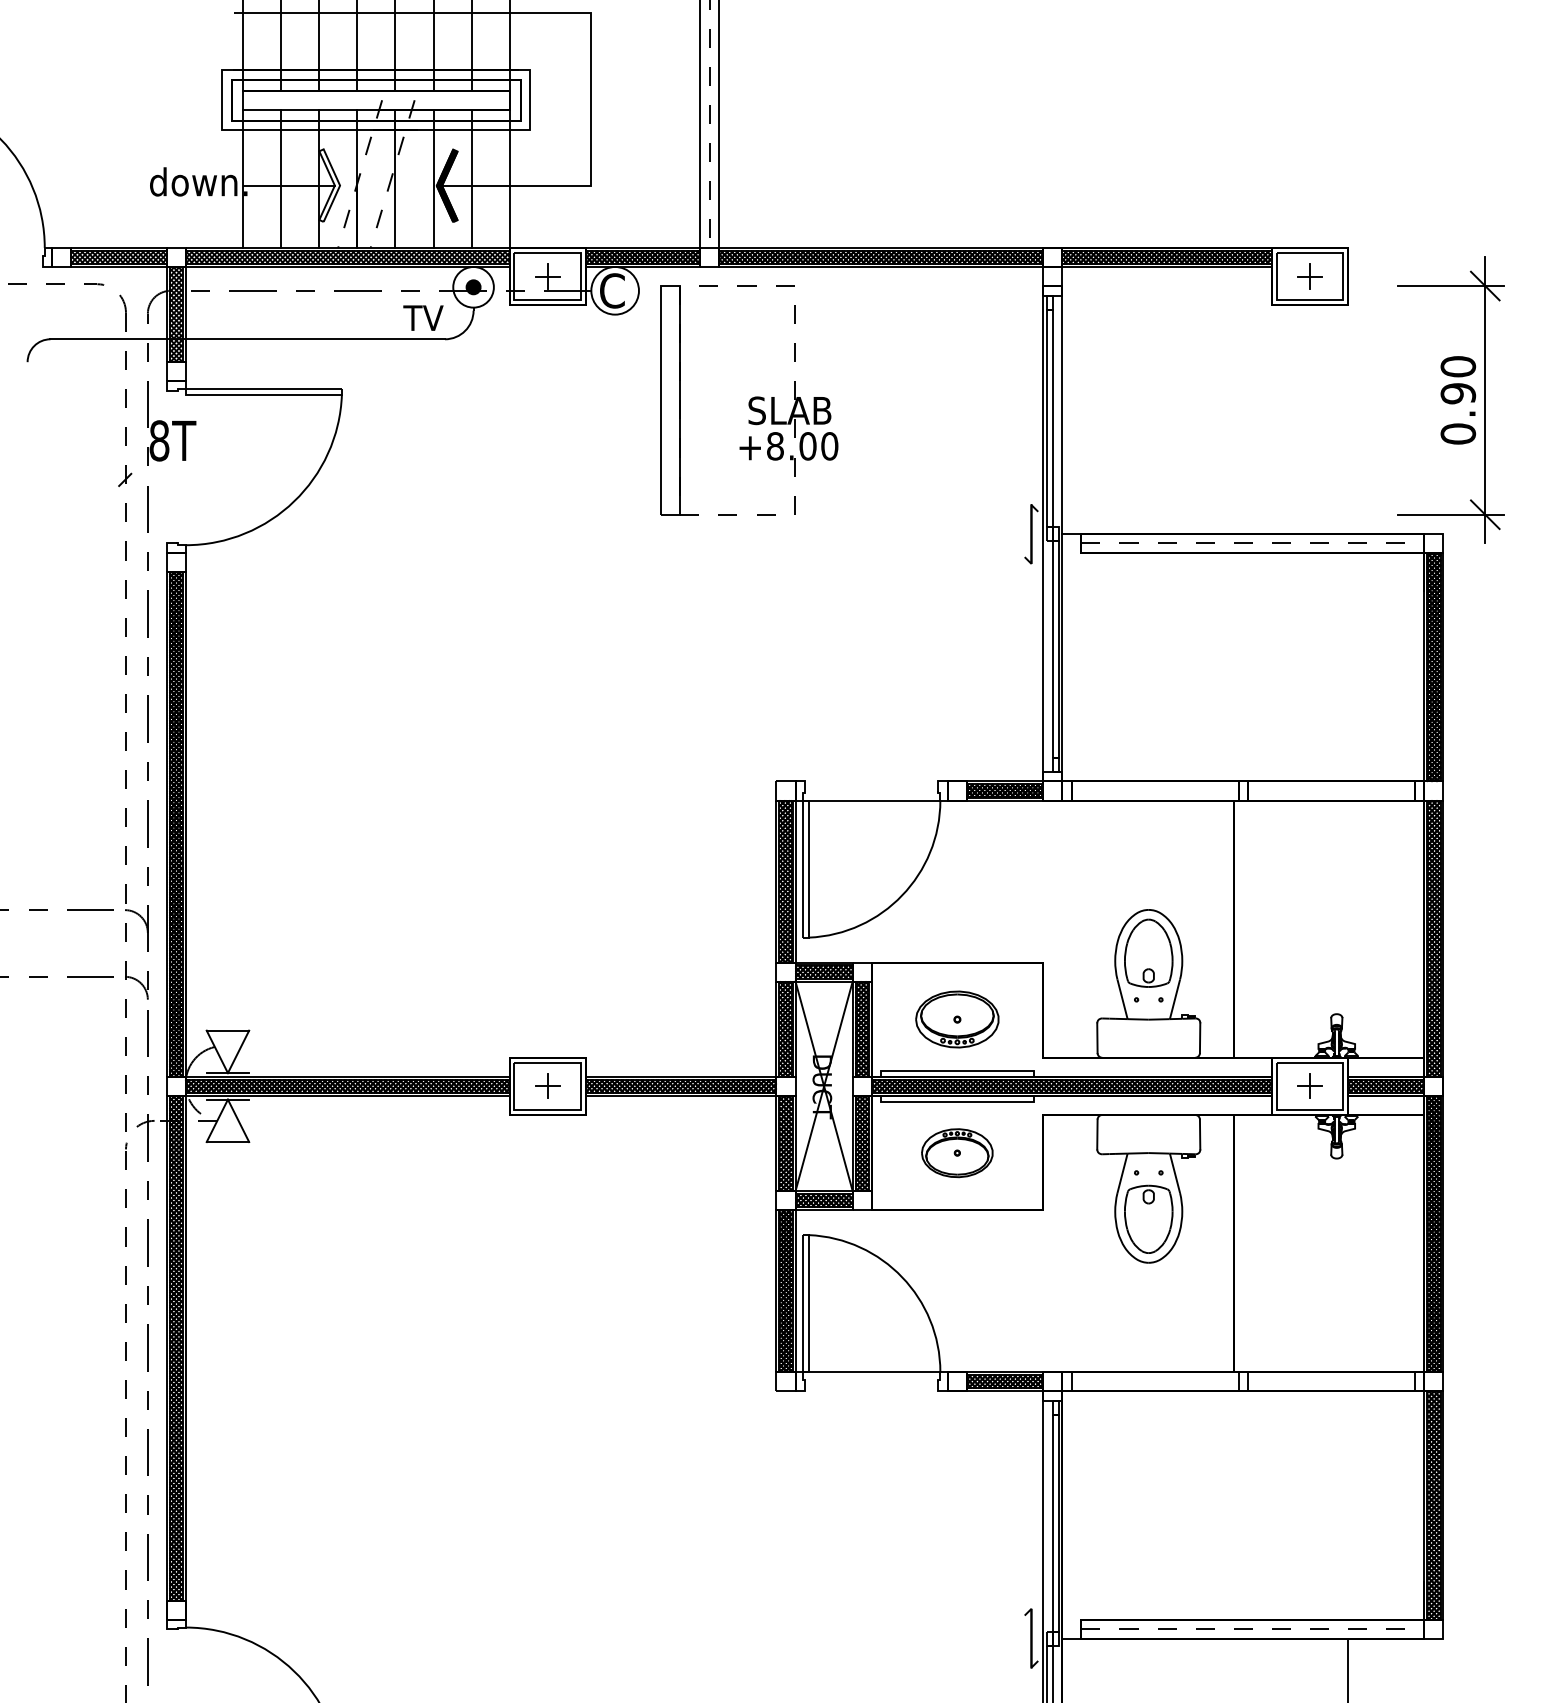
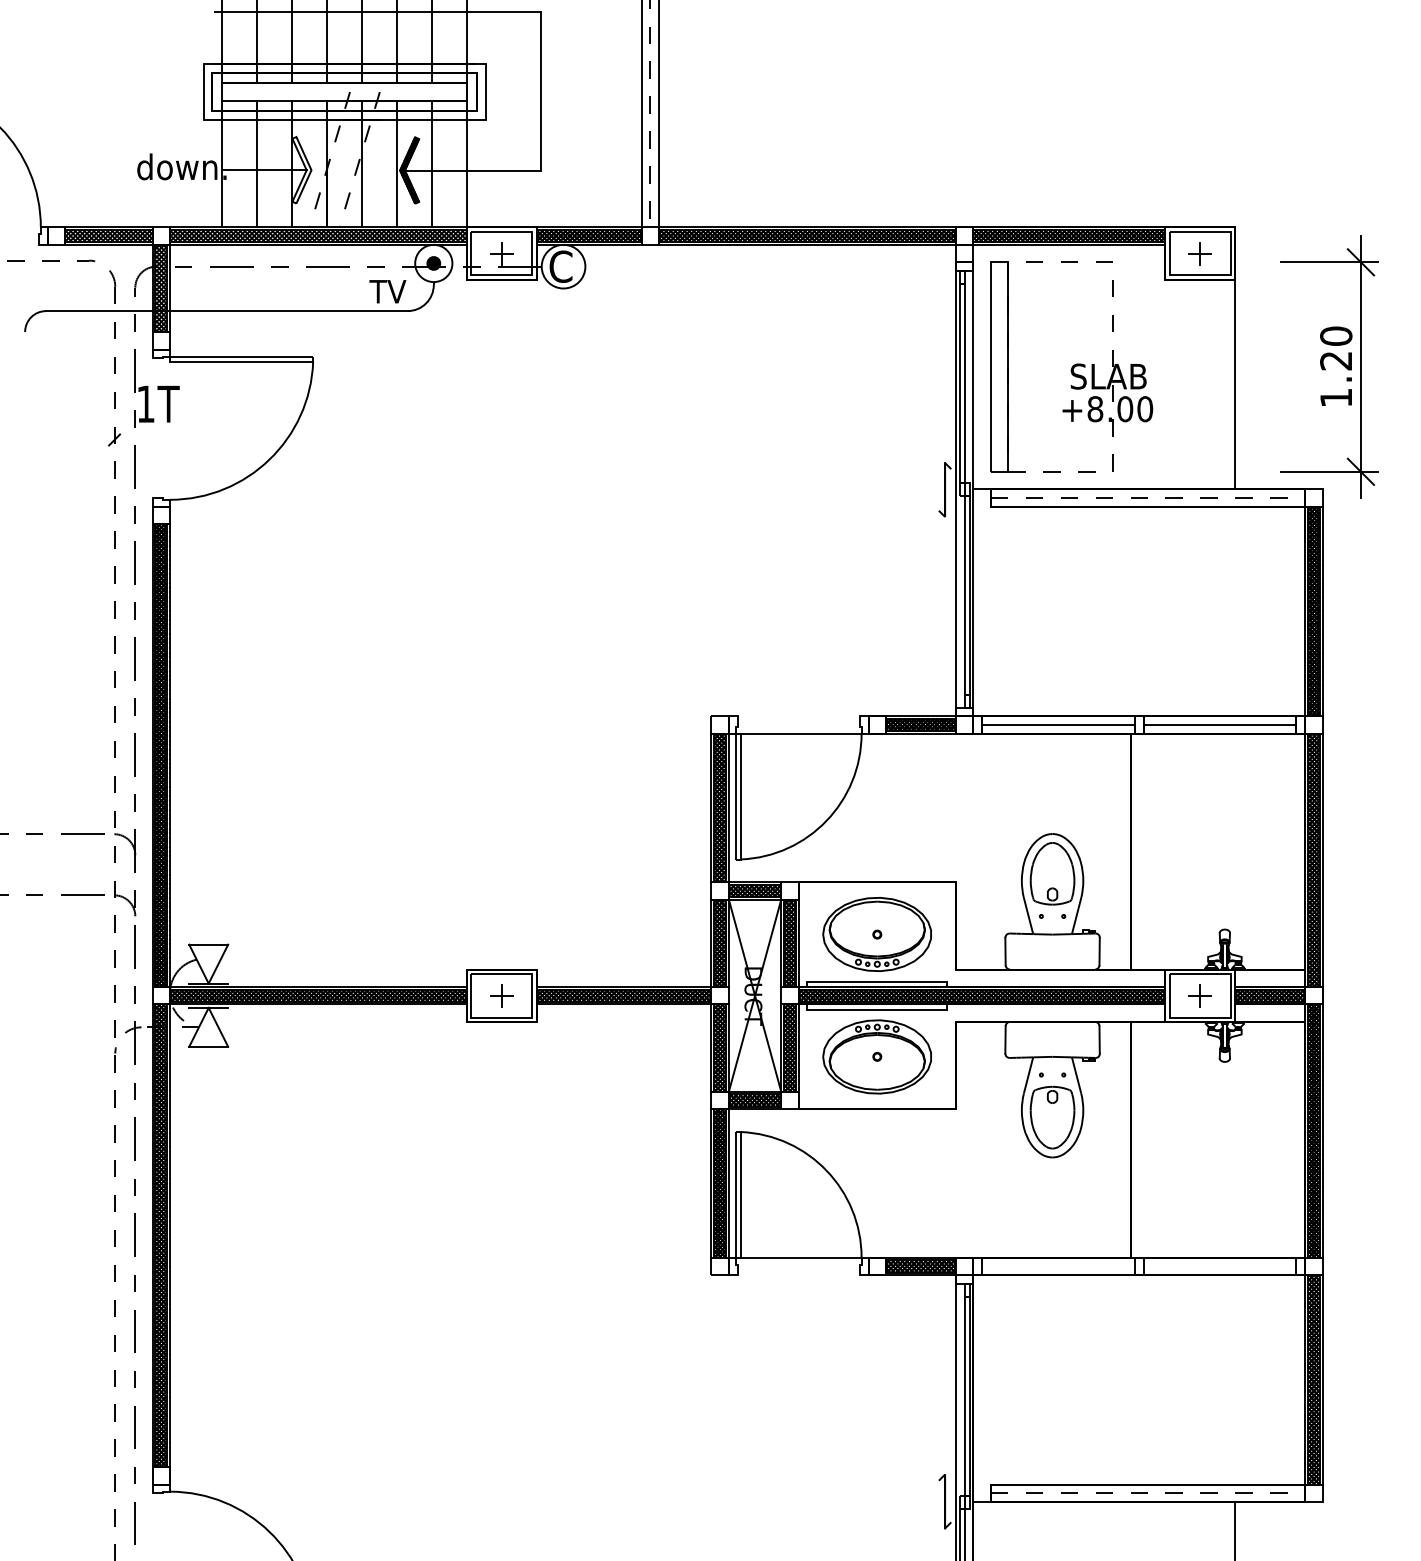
part: (749, 399) -> (1071, 366), moved
line: (1348, 409) -> (1235, 375), added
text: (1458, 413) -> (1336, 379), 0.90 -> 1.20
text: (158, 441) -> (145, 404), 8T -> 1T
line: (1155, 791) -> (1058, 725), added
line: (1330, 791) -> (1219, 725), added
part: (956, 1019) -> (876, 934), size x1.43
part: (956, 1152) -> (876, 1056), size x1.67

